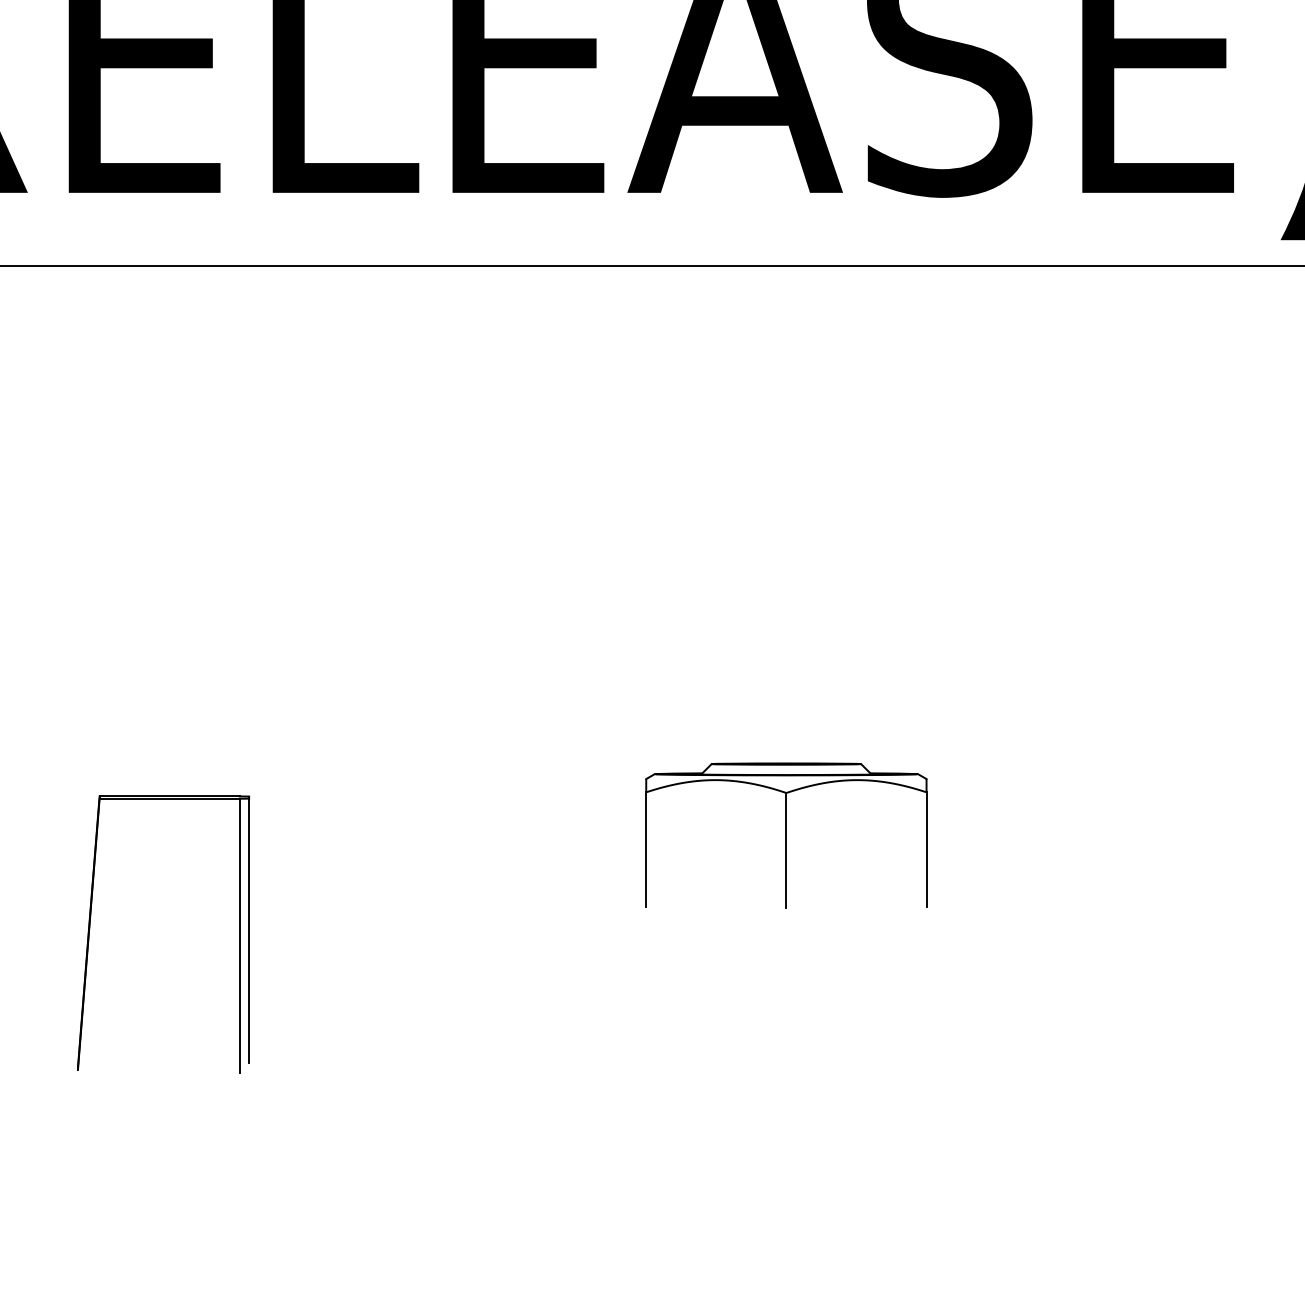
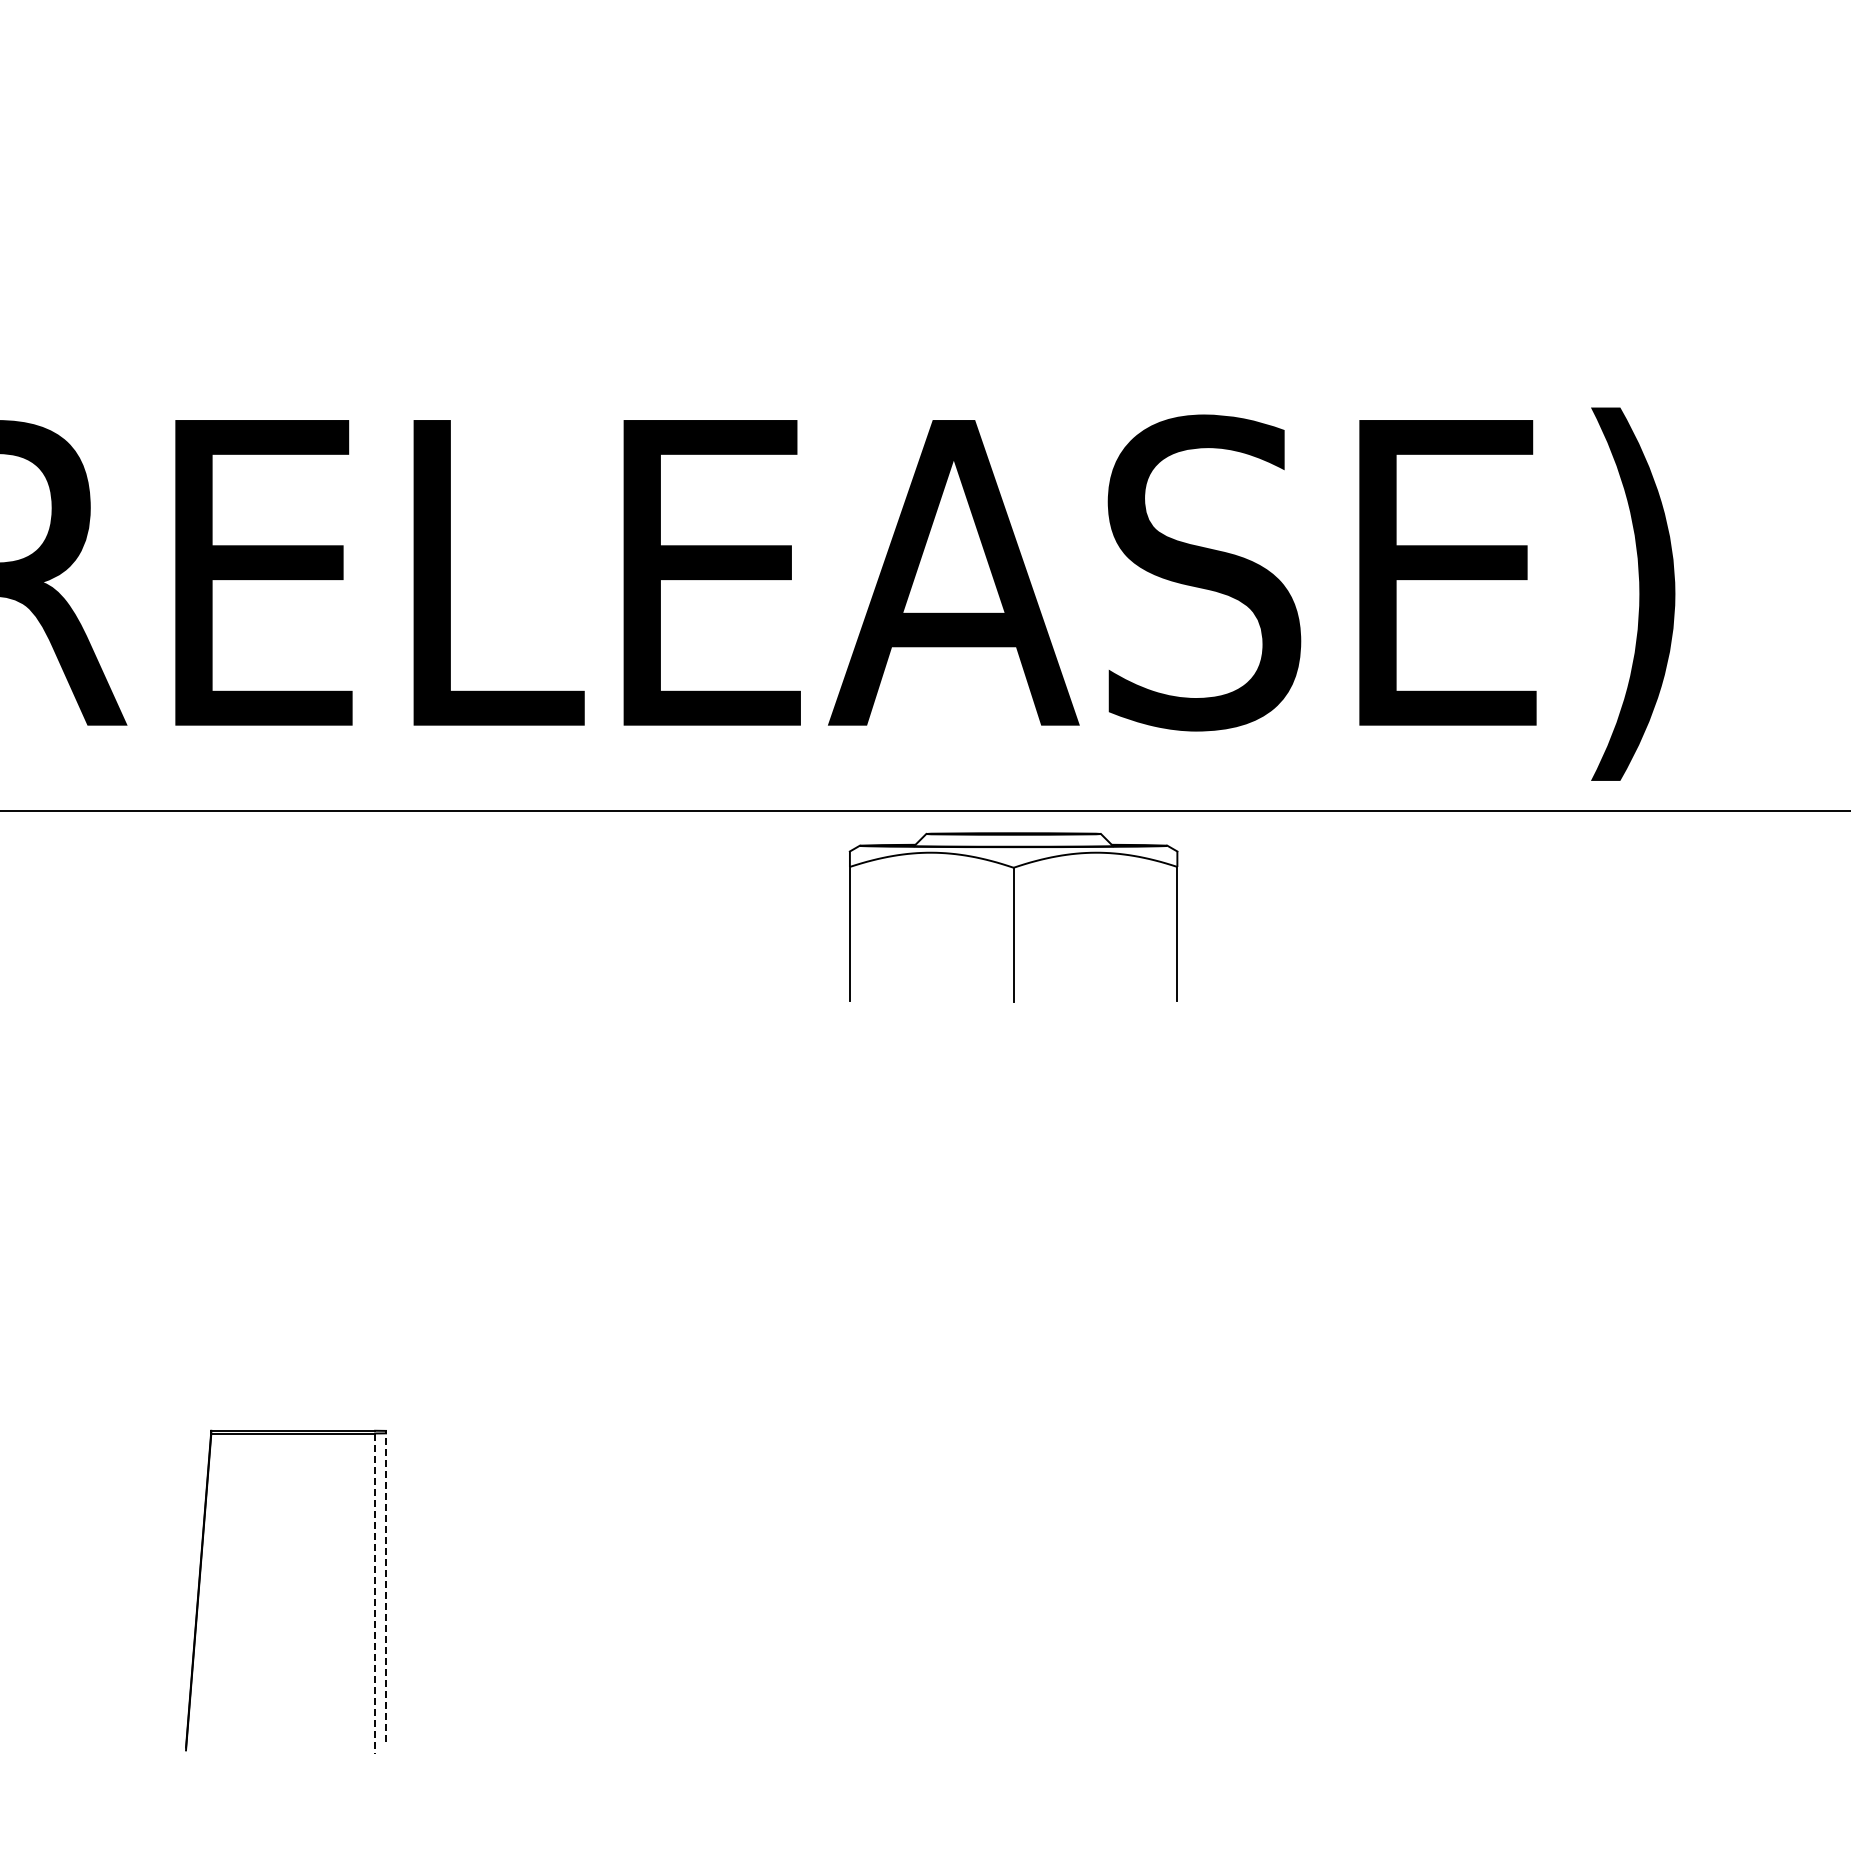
part: (786, 835) -> (1013, 917), moved
line: (249, 930) -> (386, 1587), solid -> dashed
line: (240, 936) -> (375, 1594), solid -> dashed

